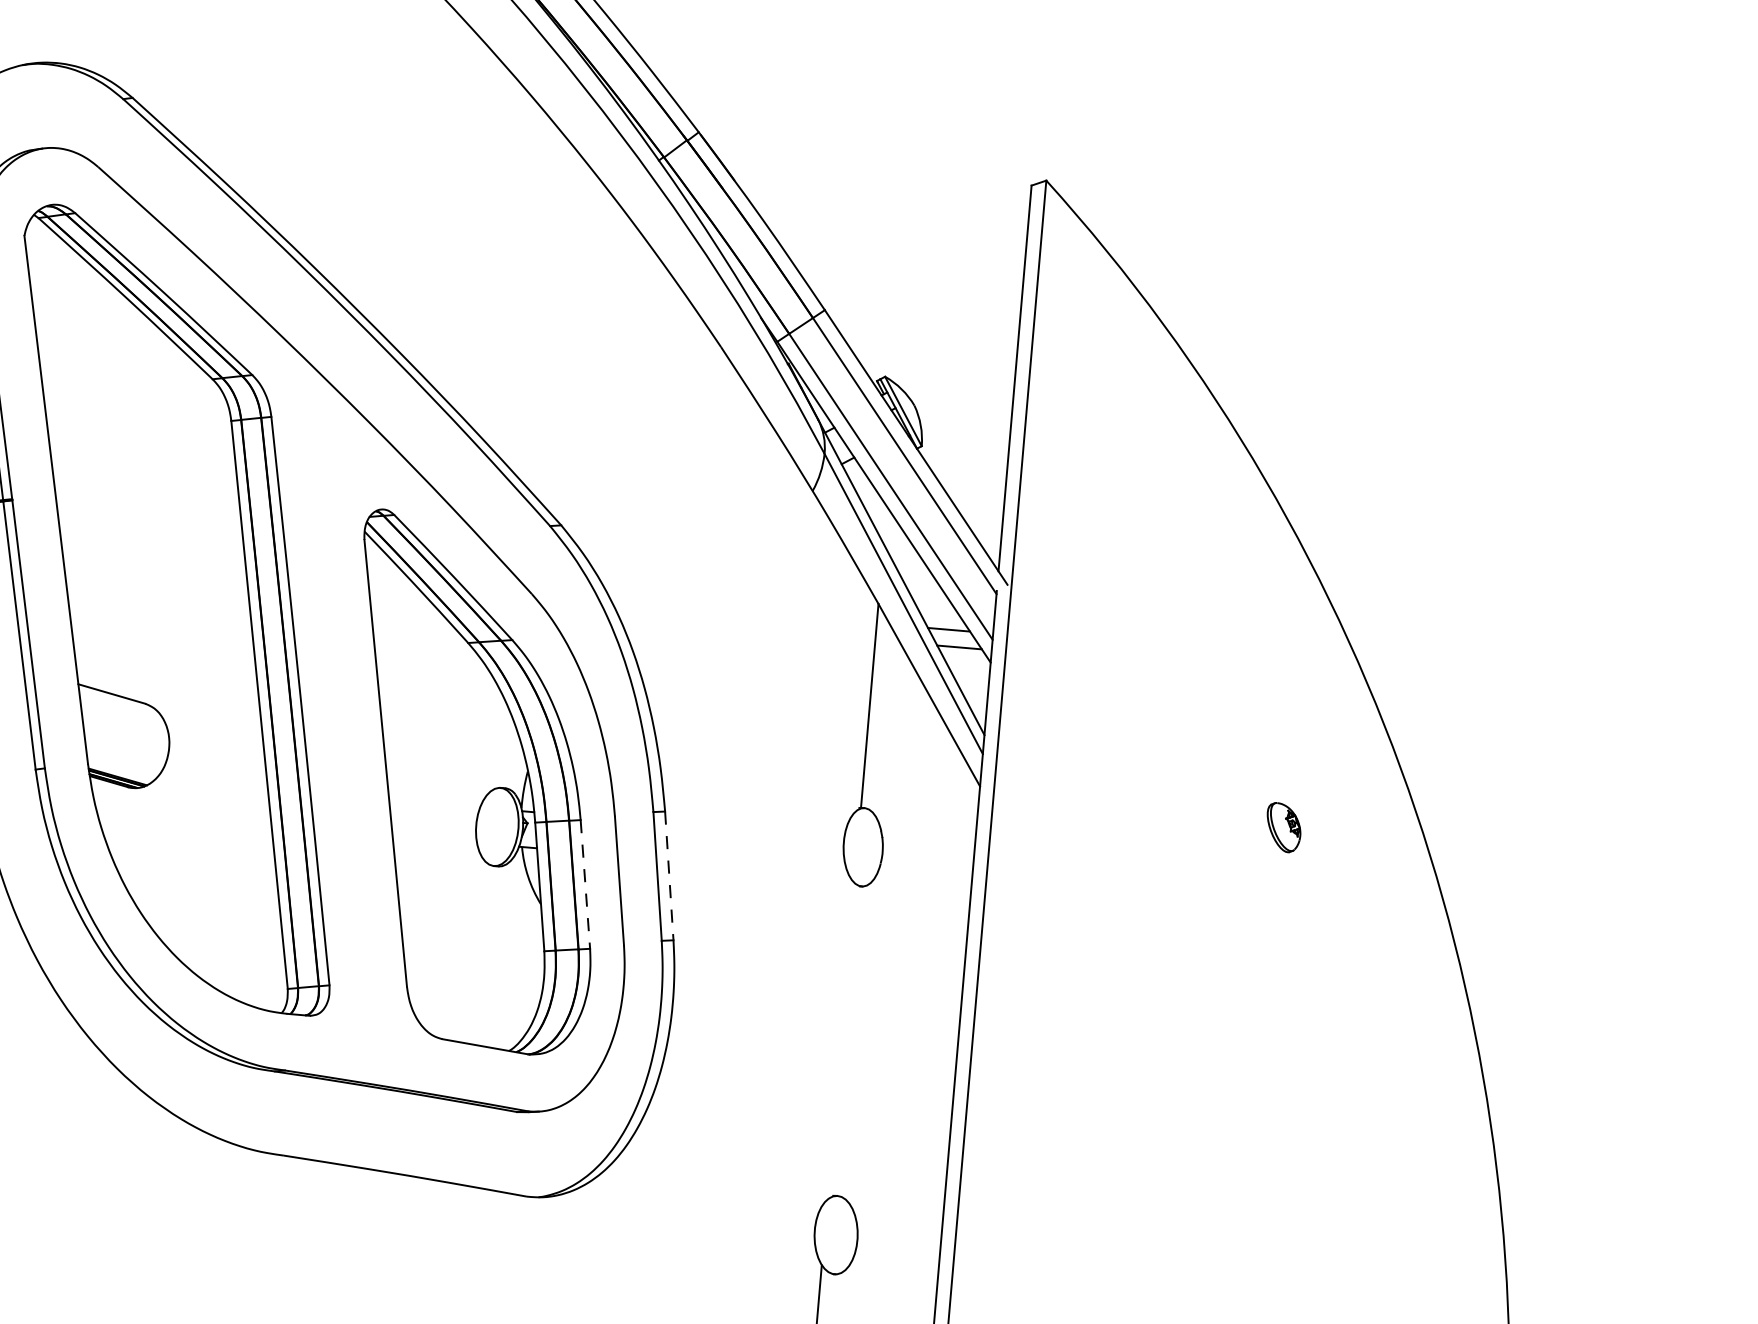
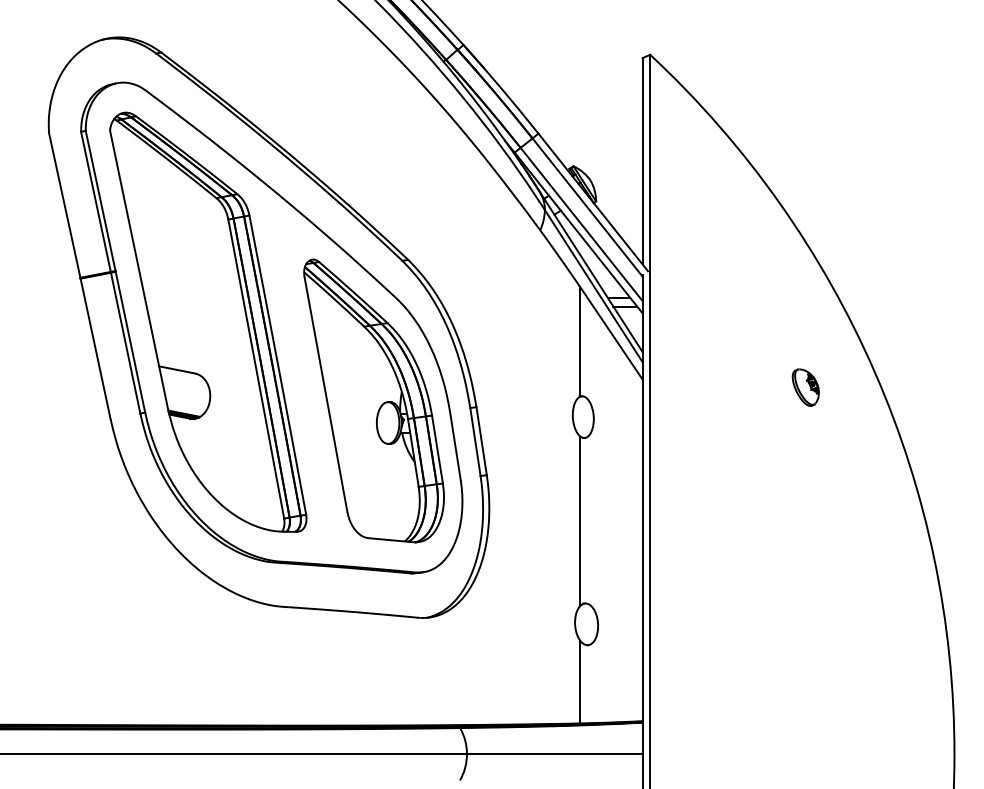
part: (1283, 827) -> (805, 387), size x1.43
line: (668, 876) -> (481, 441), dashed -> solid
line: (585, 886) -> (437, 450), dashed -> solid
line: (841, 1040) -> (580, 520), added

